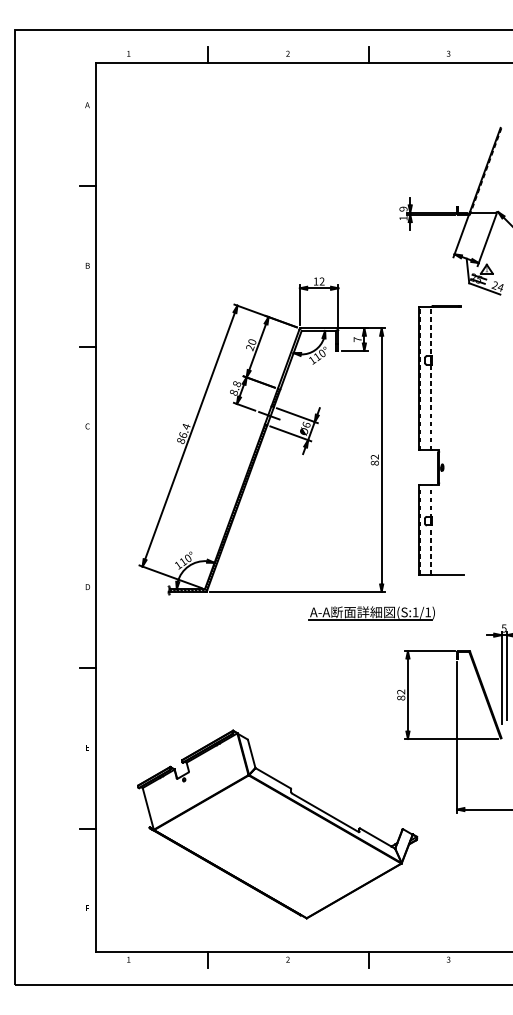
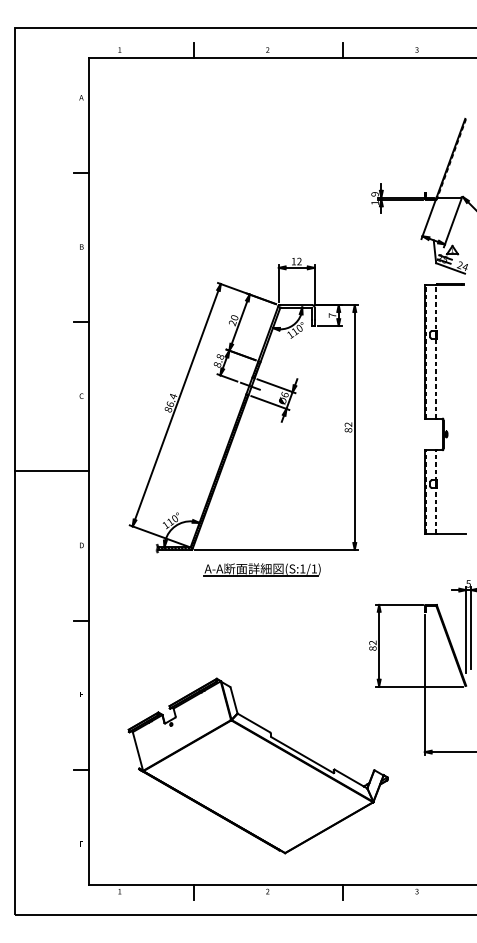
part: (439, 449) -> (443, 417), moved
line: (55, 507) -> (51, 471), added
part: (371, 613) -> (261, 569), moved

